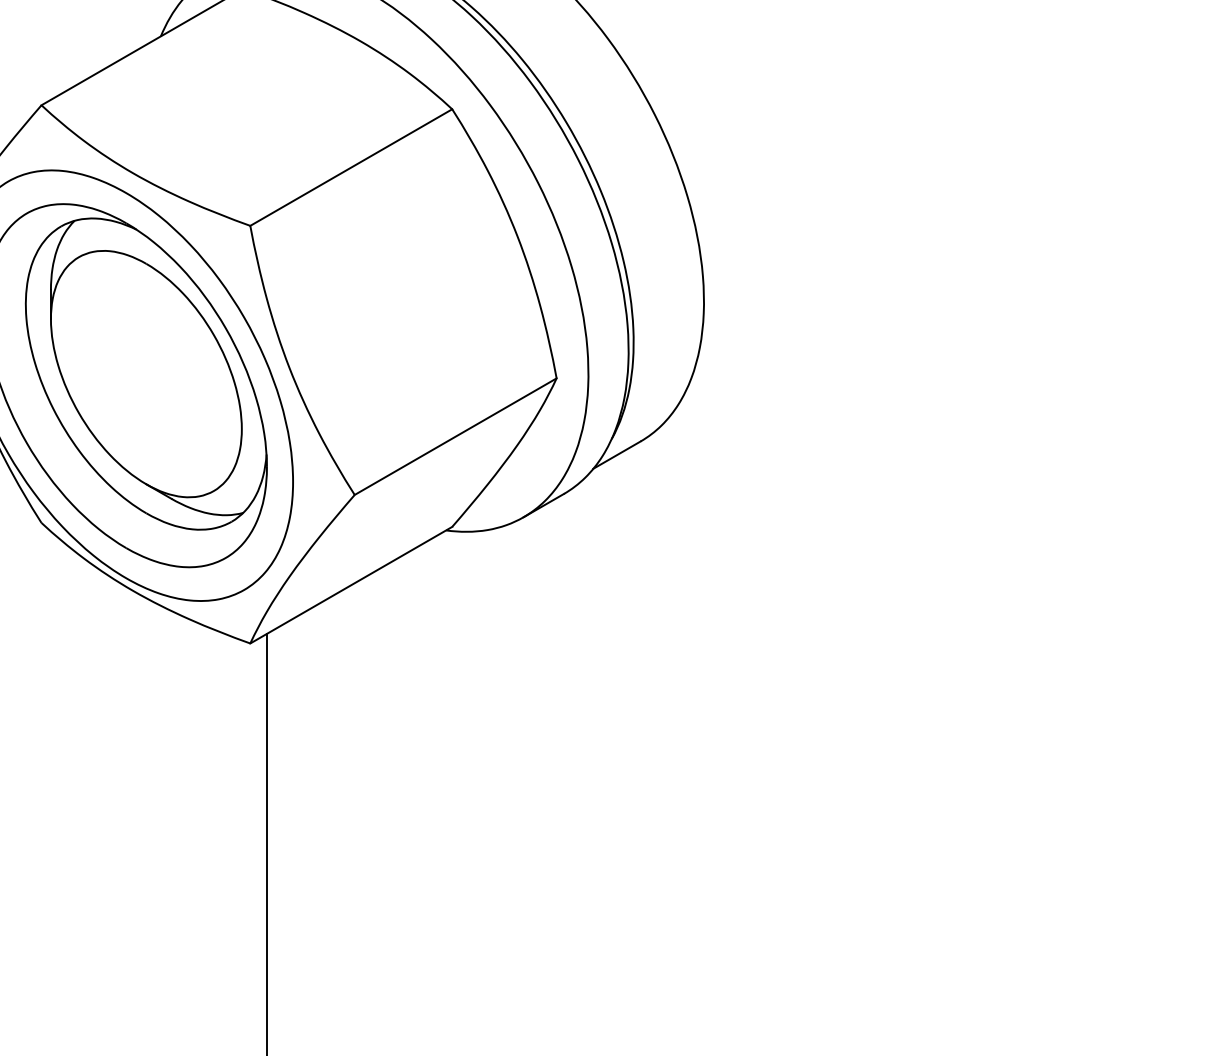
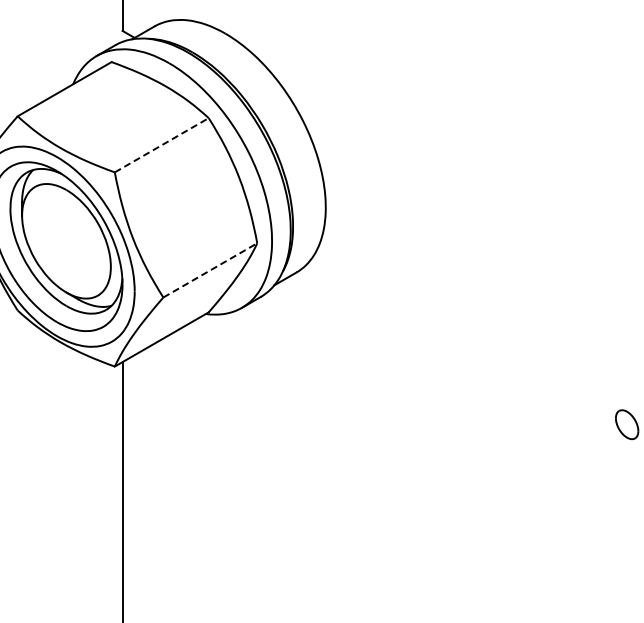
line: (352, 168) -> (162, 145), solid -> dashed
line: (456, 436) -> (210, 270), solid -> dashed

